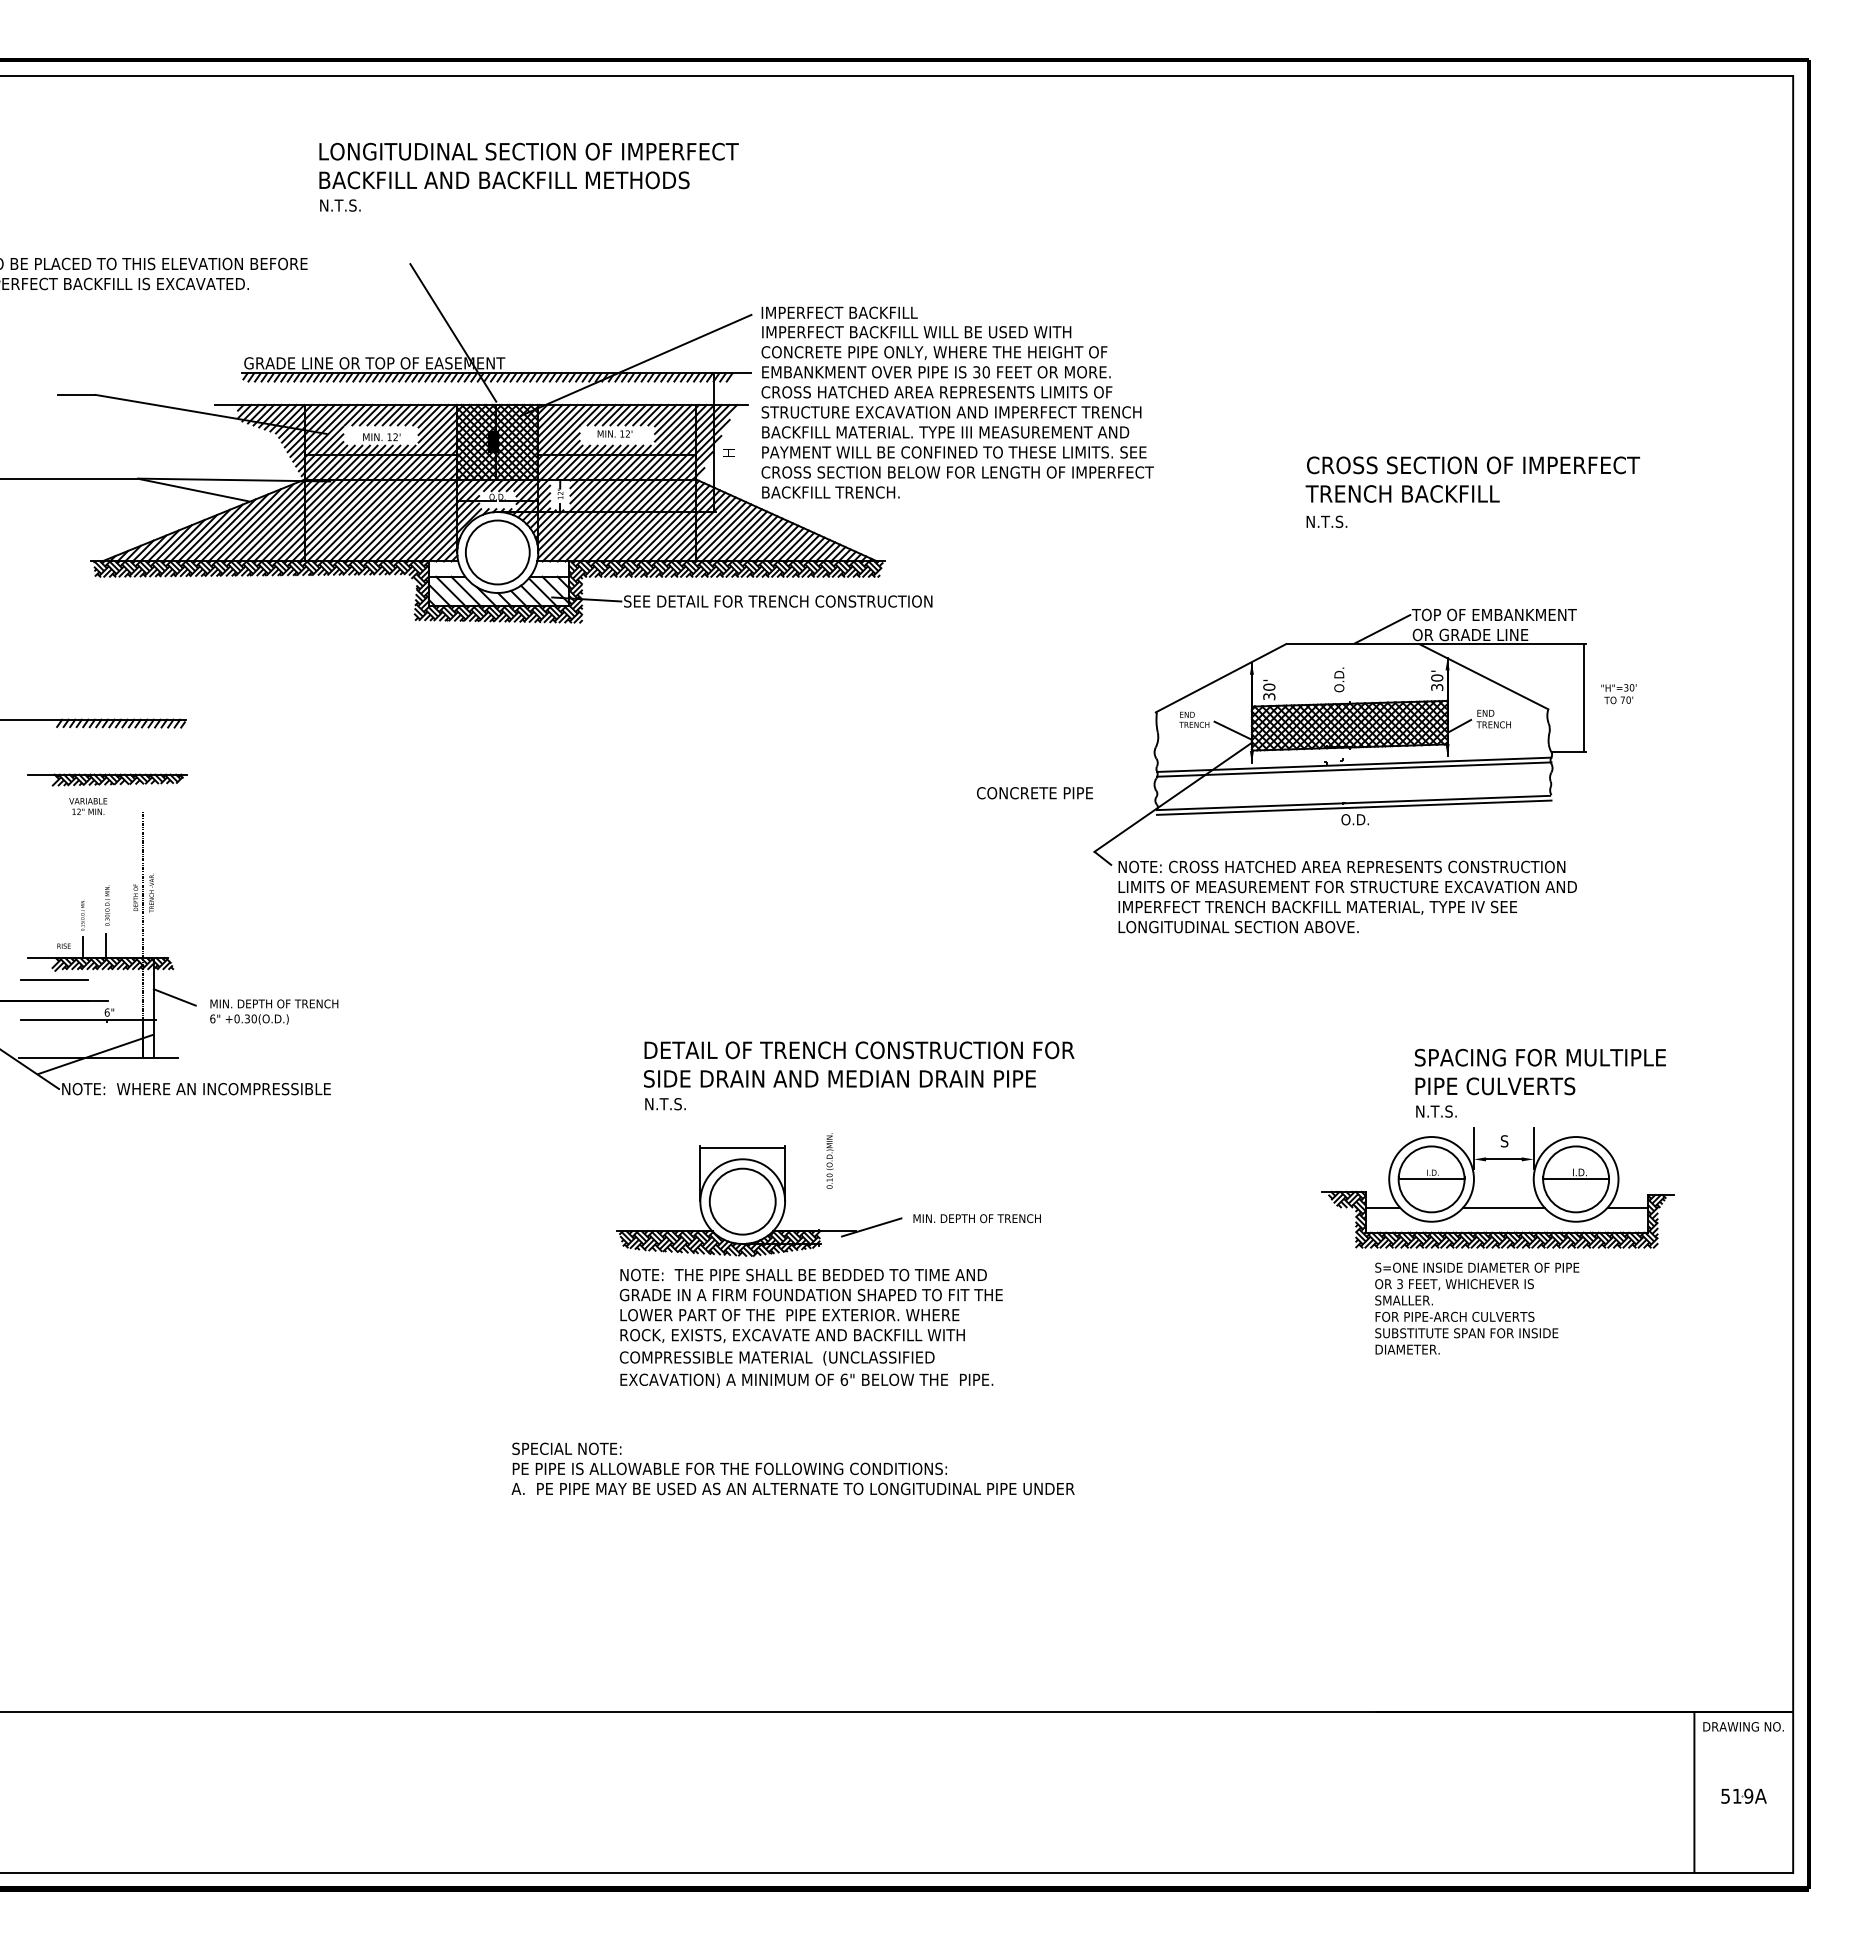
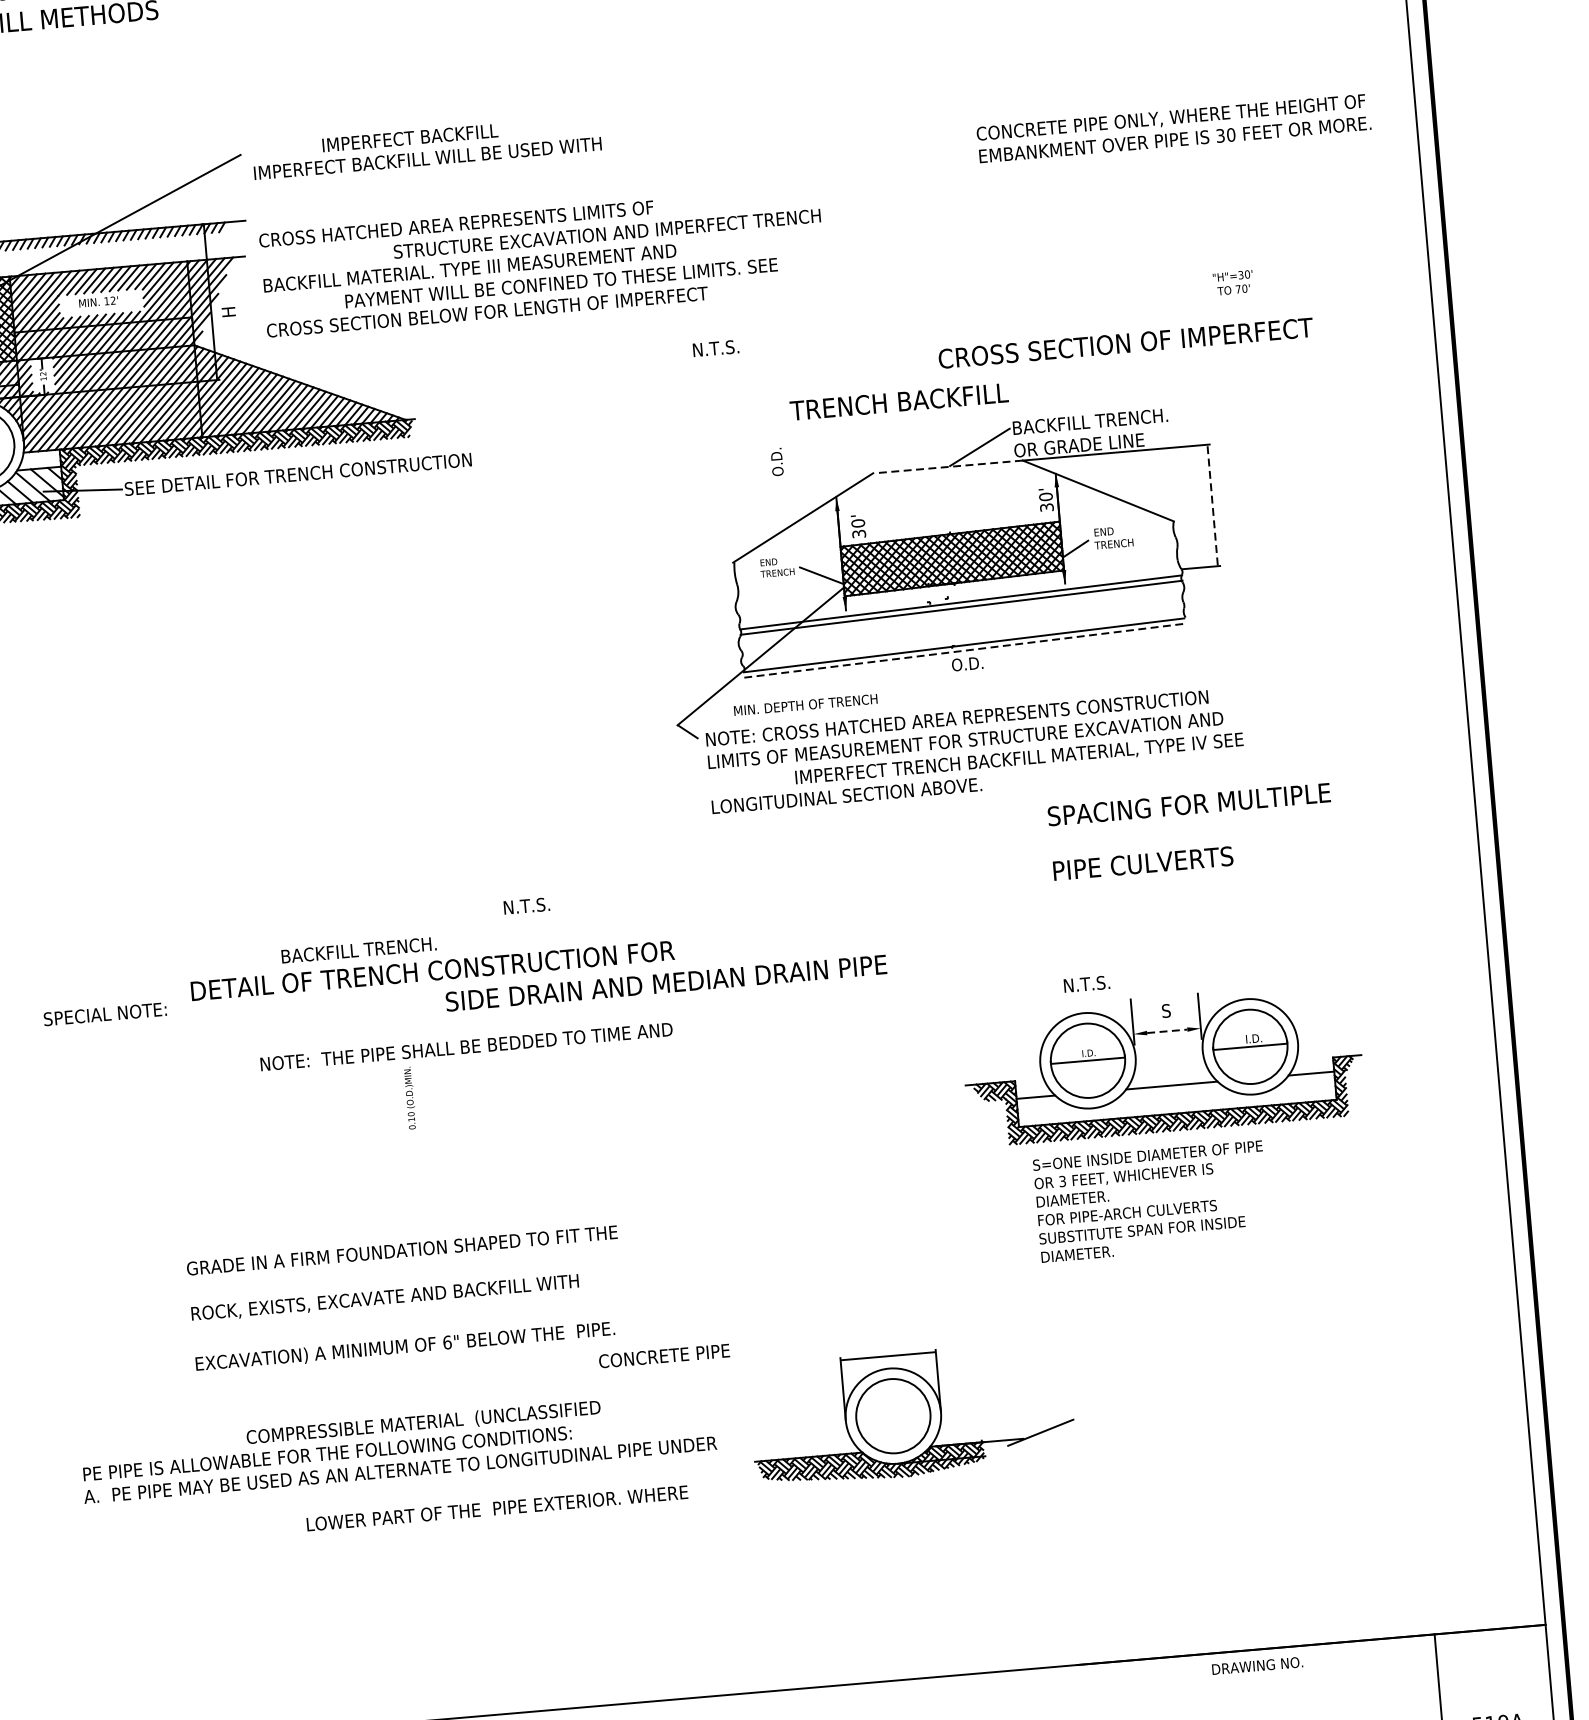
text: (839, 312) -> (410, 137), moved
text: (935, 362) -> (1173, 128), moved
text: (951, 412) -> (607, 233), moved
text: (954, 452) -> (561, 283), moved
text: (1473, 465) -> (1125, 343), moved
text: (830, 492) -> (358, 950), moved
text: (1402, 493) -> (898, 401), moved
text: (1326, 521) -> (715, 348), moved
text: (1493, 614) -> (1103, 420), TOP OF EMBANKMENT -> BACKFILL TRENCH.
line: (1352, 644) -> (947, 467), solid -> dashed
text: (1339, 679) -> (777, 461), moved
text: (1618, 694) -> (1232, 283), moved
line: (1583, 697) -> (1212, 504), solid -> dashed
text: (1034, 793) -> (663, 1356), moved
line: (1354, 807) -> (965, 650), solid -> dashed
text: (1317, 907) -> (1018, 758), moved
text: (1540, 1057) -> (1189, 804), moved
text: (839, 1078) -> (665, 982), moved
text: (1495, 1086) -> (1143, 863), moved
text: (665, 1104) -> (526, 906), moved
line: (1503, 1159) -> (1166, 1031), solid -> dashed
part: (759, 1200) -> (912, 1413), moved
text: (976, 1218) -> (804, 704), moved
text: (803, 1274) -> (466, 1046), moved
text: (1407, 1300) -> (1072, 1199), SMALLER. -> DIAMETER.
text: (789, 1315) -> (496, 1508), moved
text: (776, 1358) -> (422, 1423), moved
text: (566, 1448) -> (104, 1013), moved
text: (1743, 1726) -> (1257, 1665), moved

